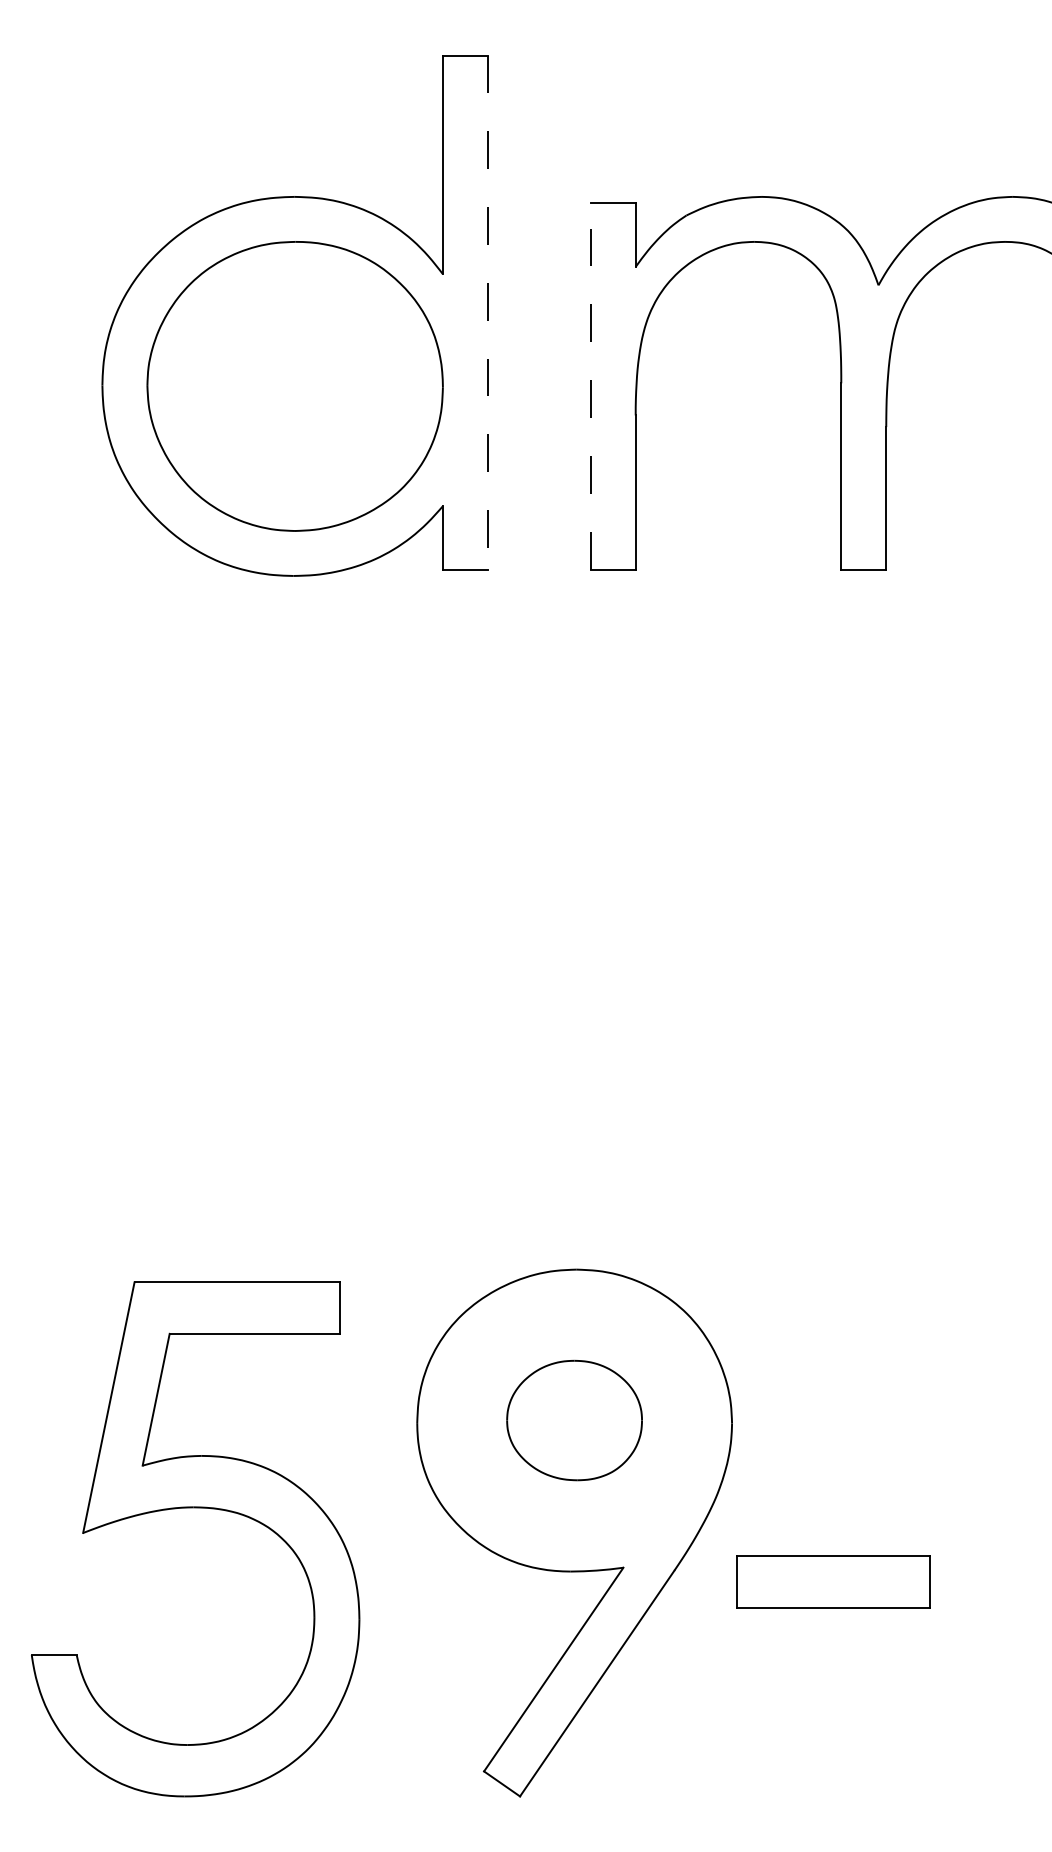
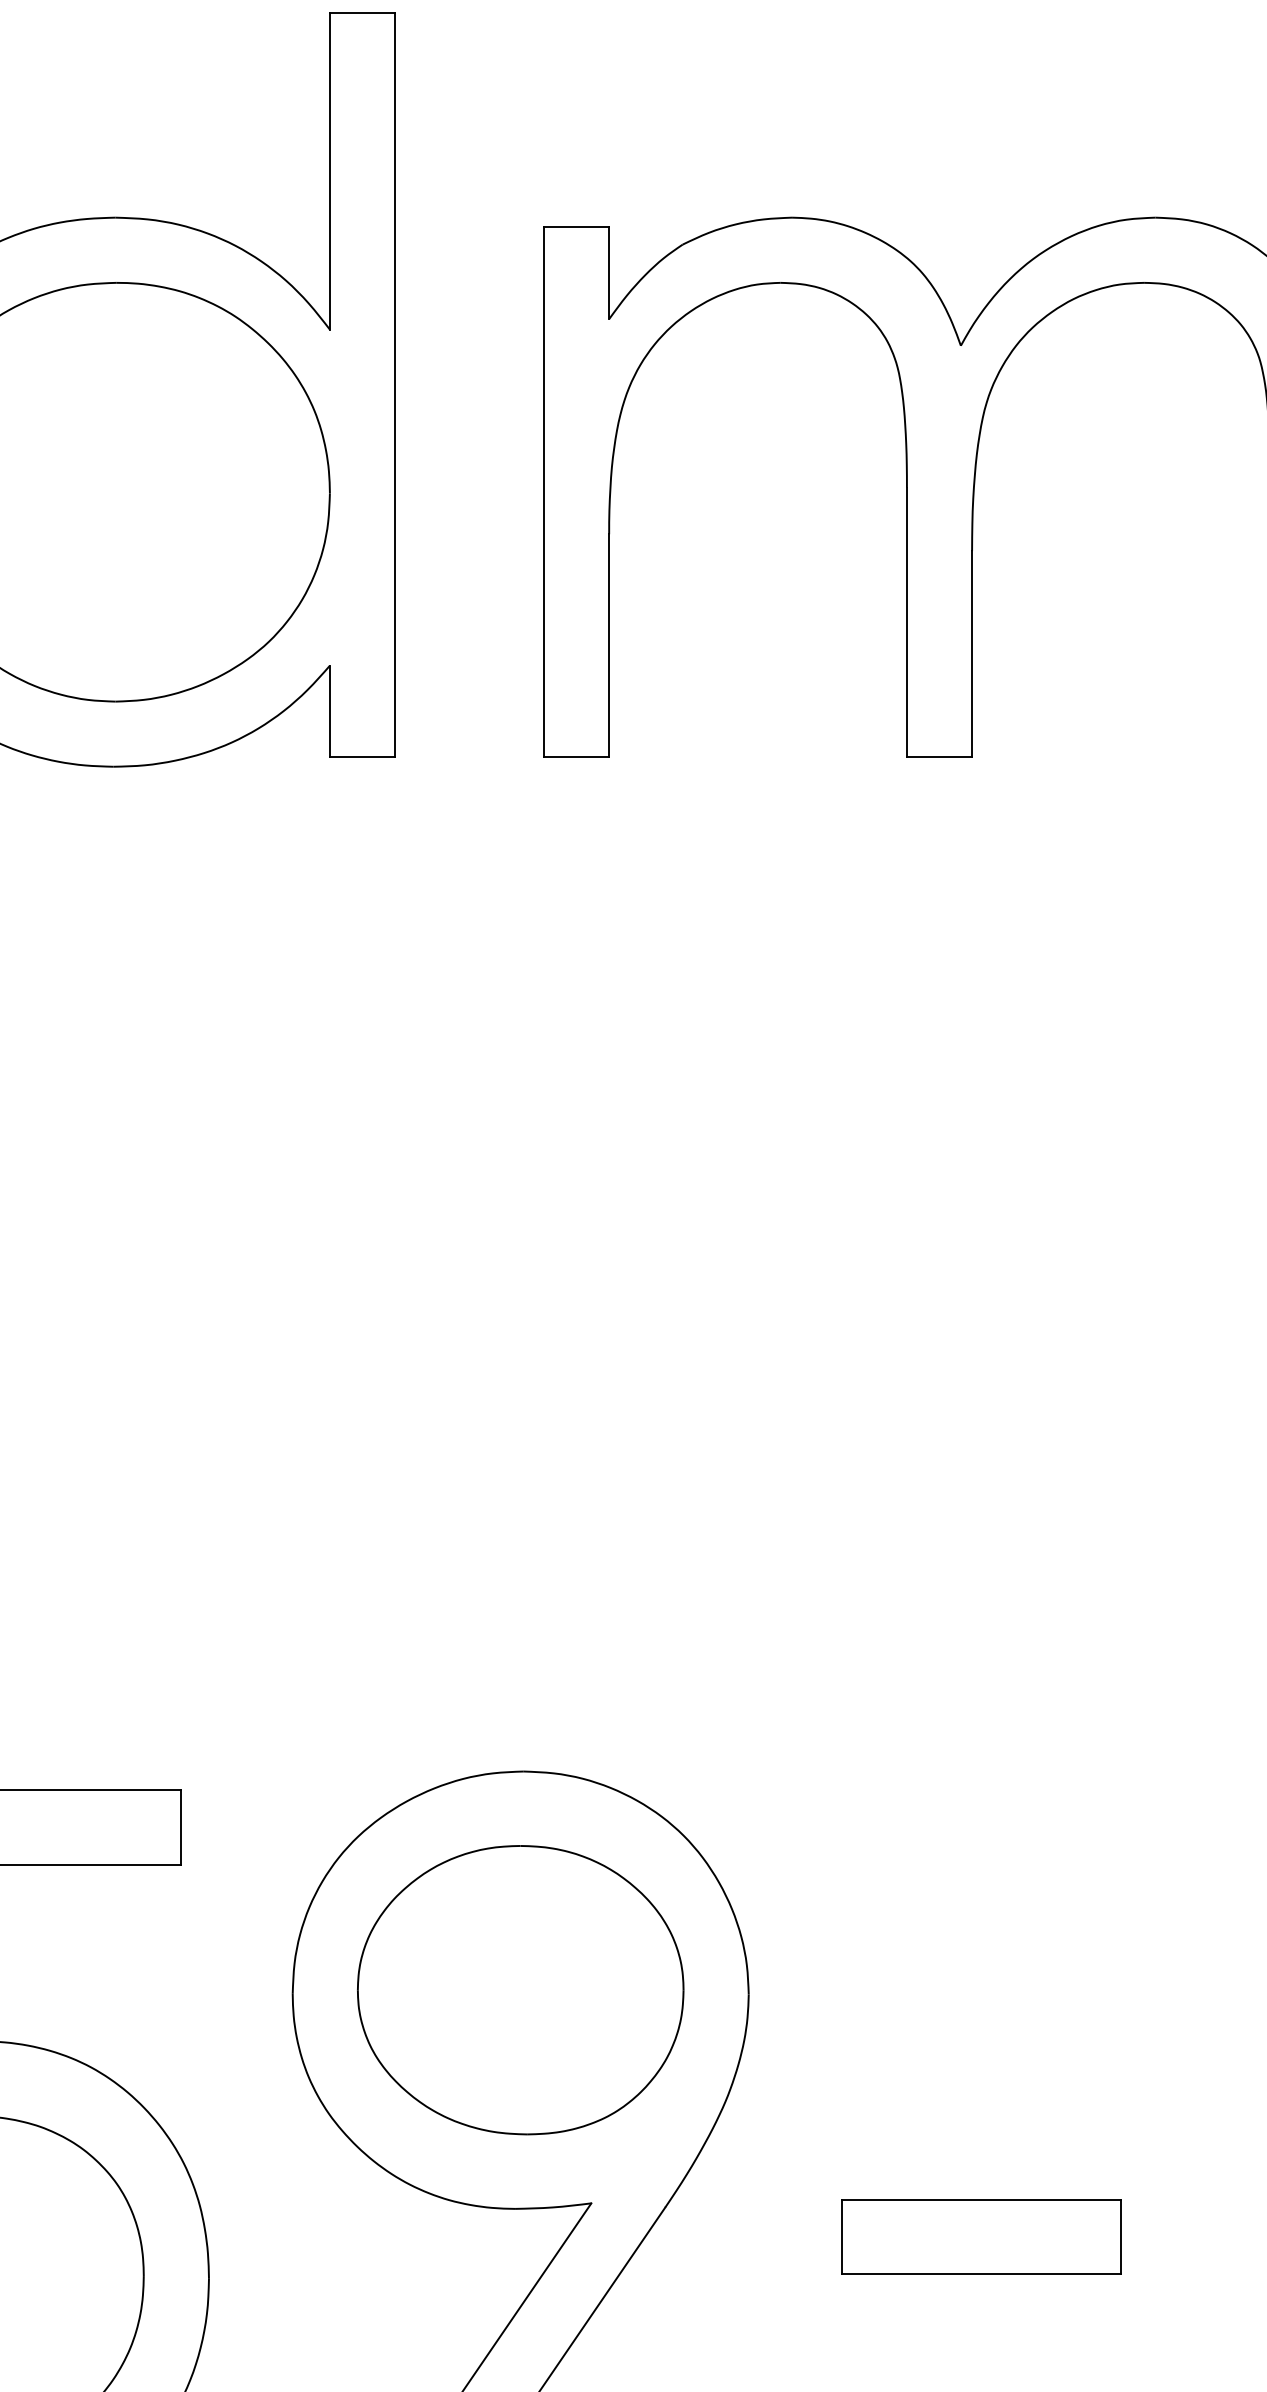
line: (487, 312) -> (394, 385), dashed -> solid
line: (590, 385) -> (543, 490), dashed -> solid
part: (574, 1420) -> (520, 1990), size x1.67
part: (833, 1581) -> (981, 2236), moved

